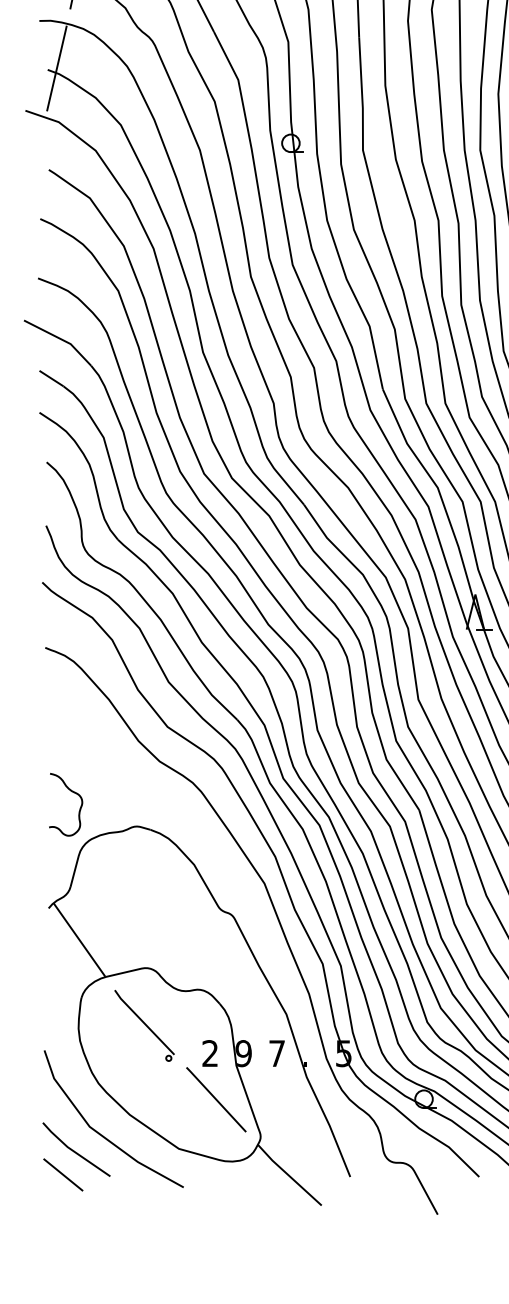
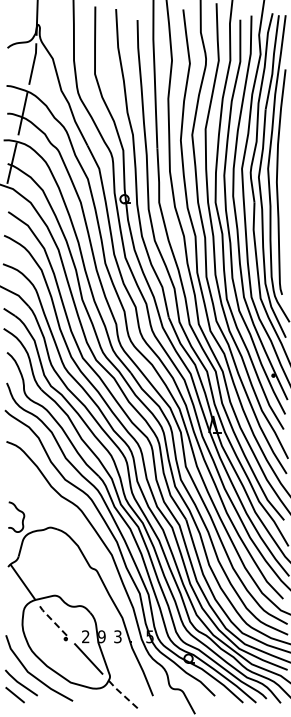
line: (143, 1021) -> (53, 621), solid -> dashed
text: (276, 1052) -> (117, 636), 7 -> 3
line: (288, 1175) -> (123, 695), solid -> dashed

